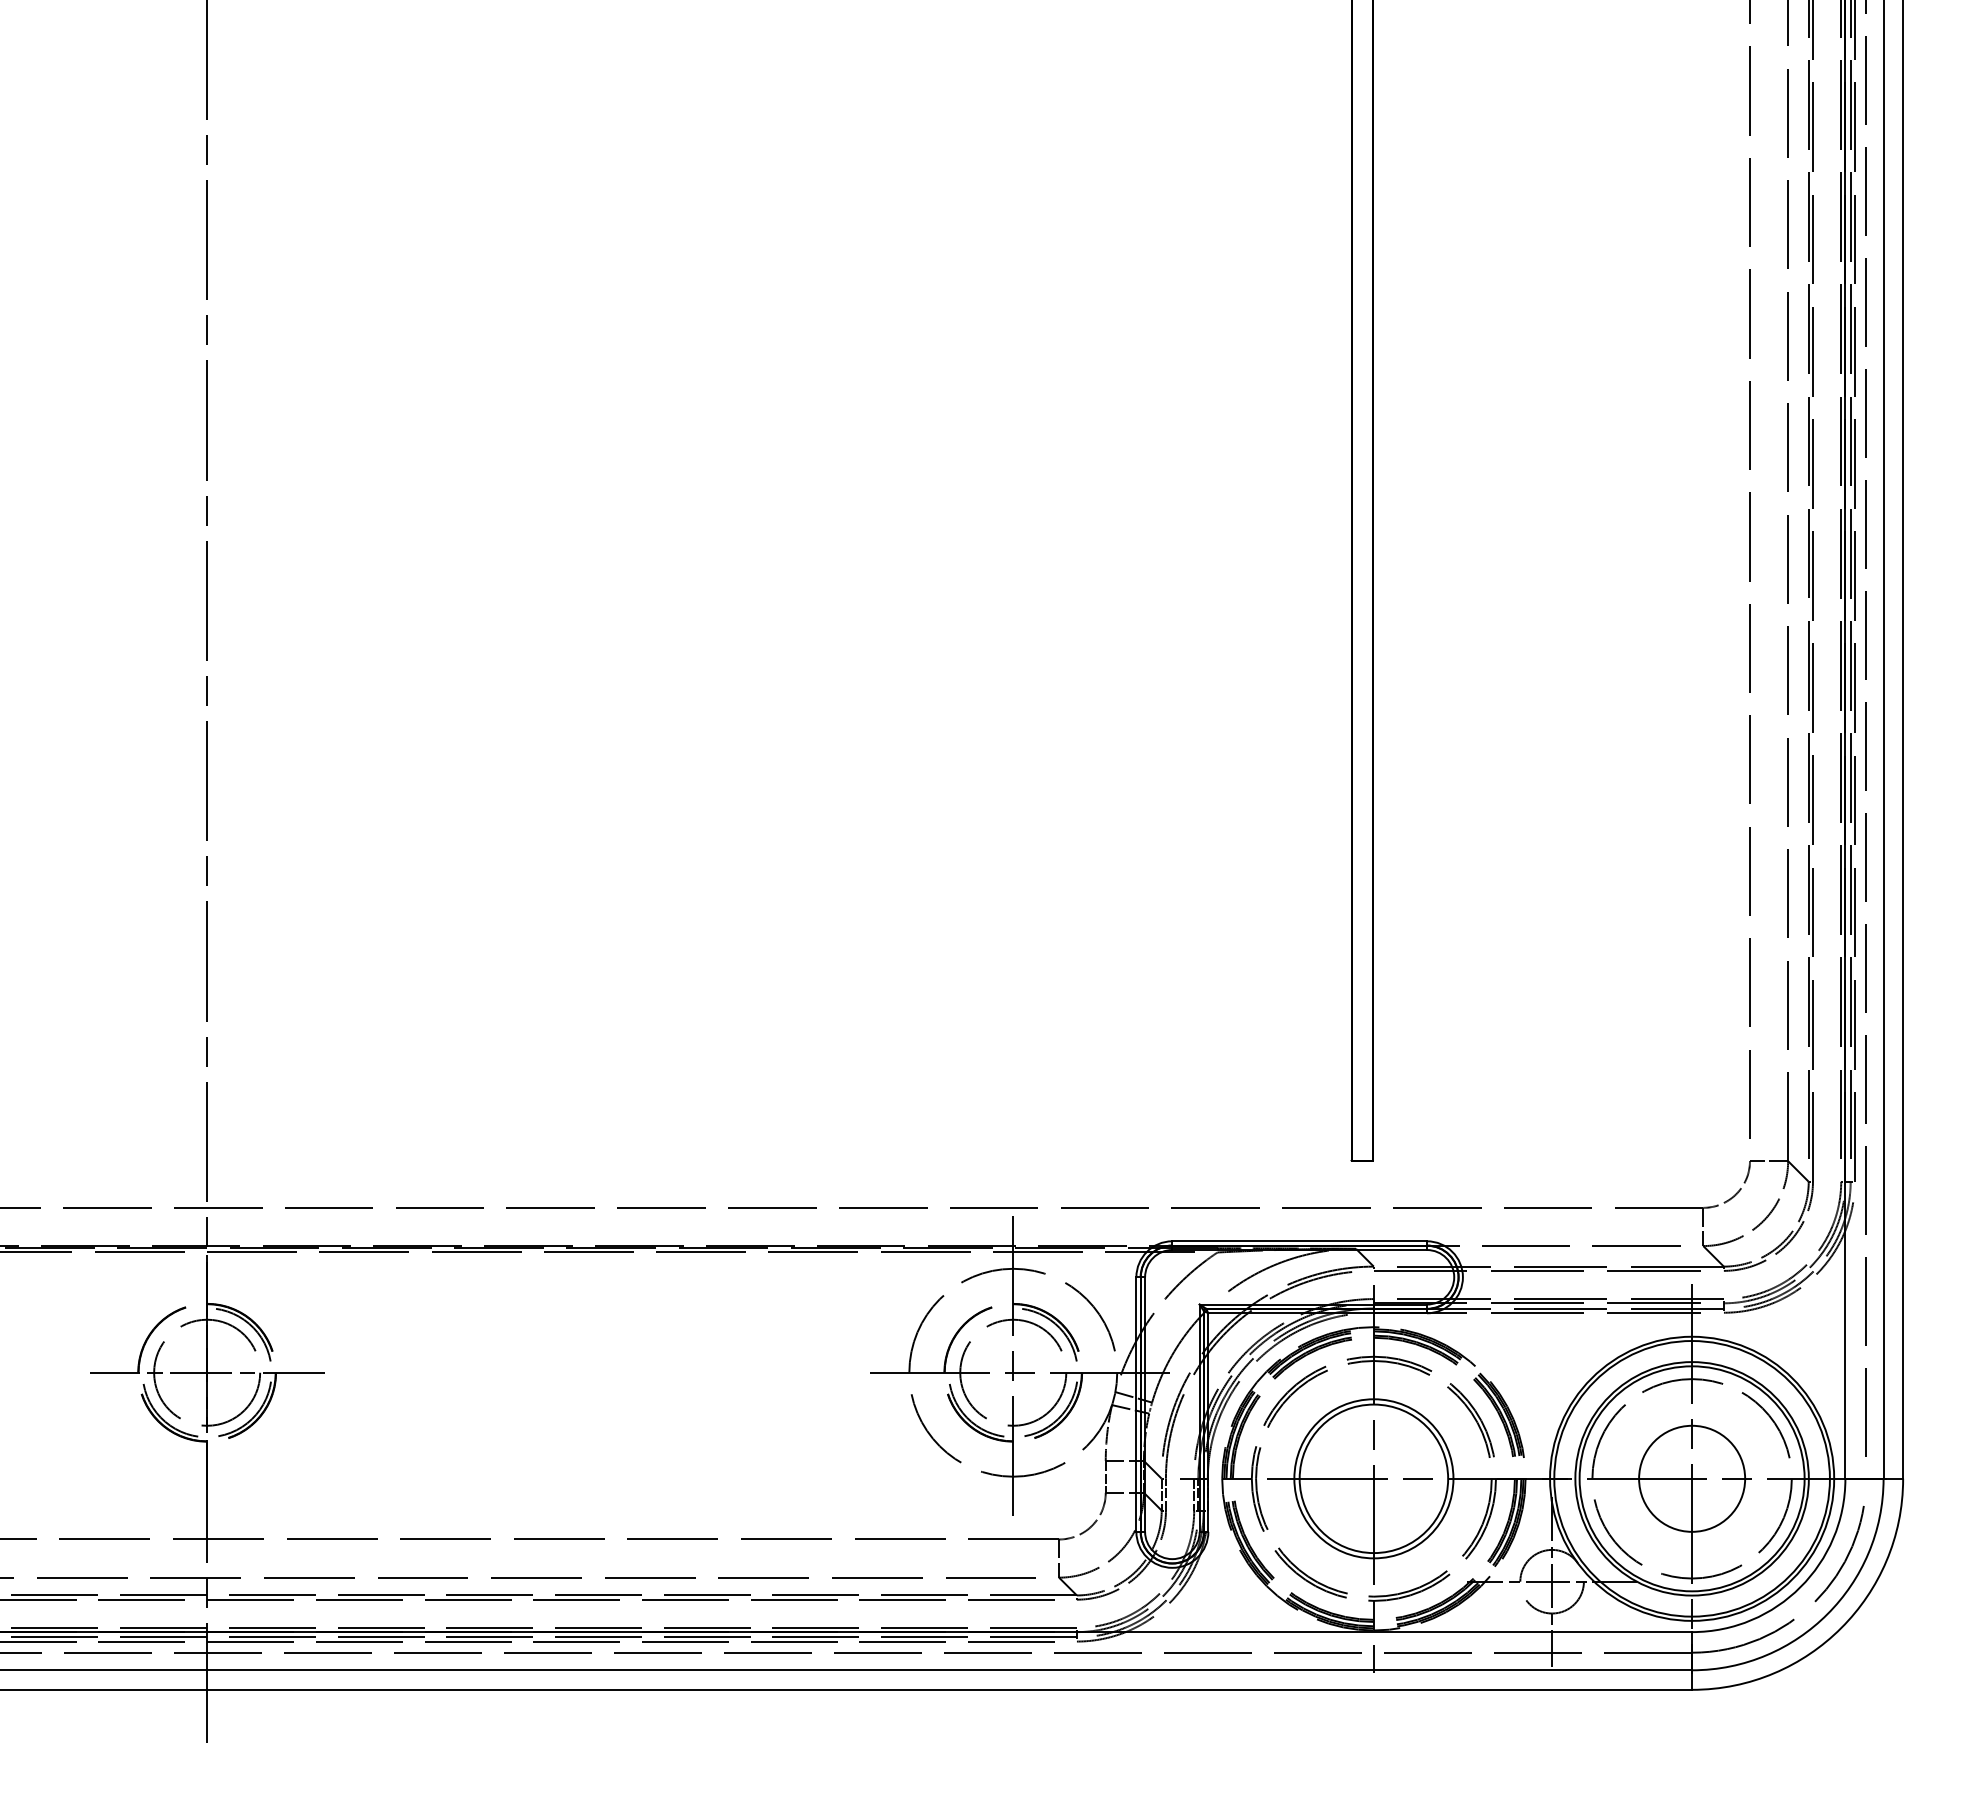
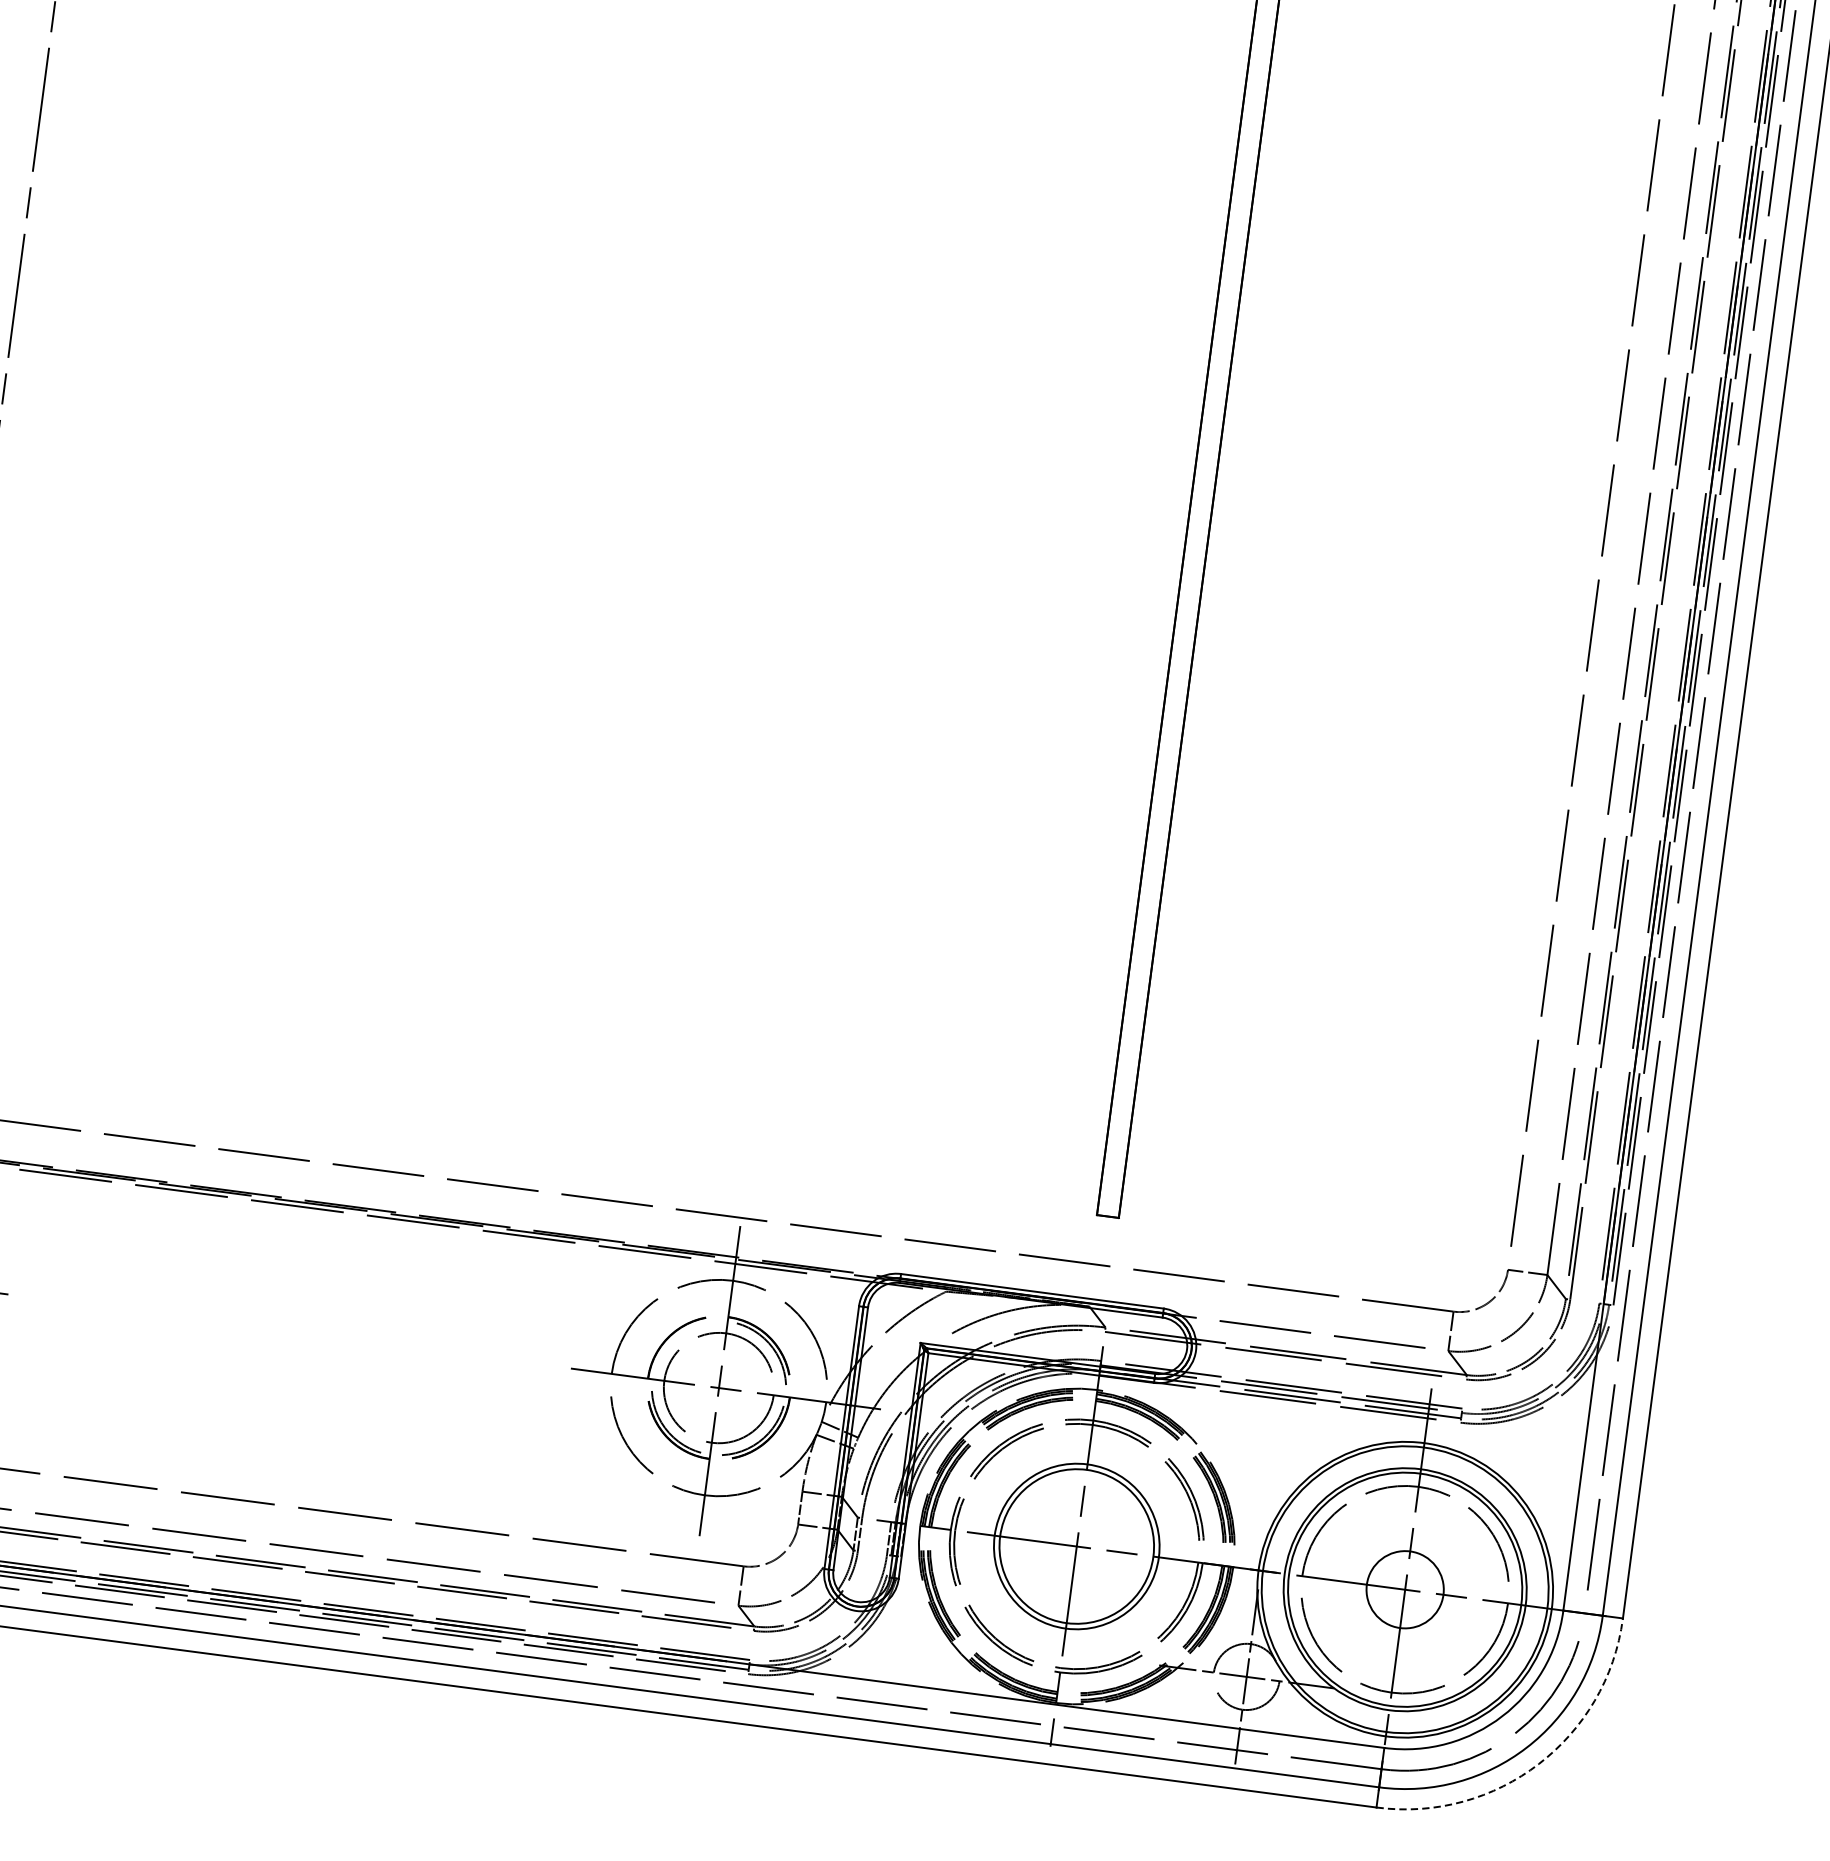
circle: (1692, 1478) -> (1405, 1589), size x0.7
arc: (1841, 1628) -> (1539, 1764), solid -> dashed

